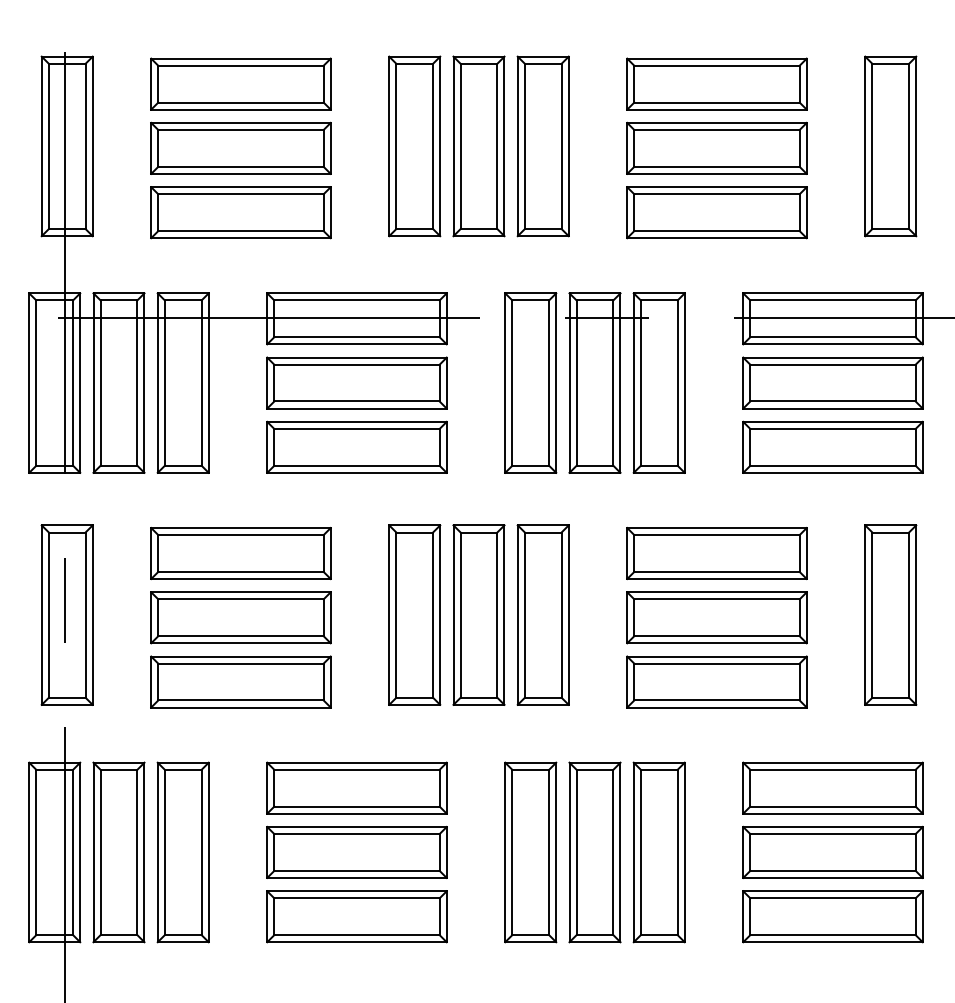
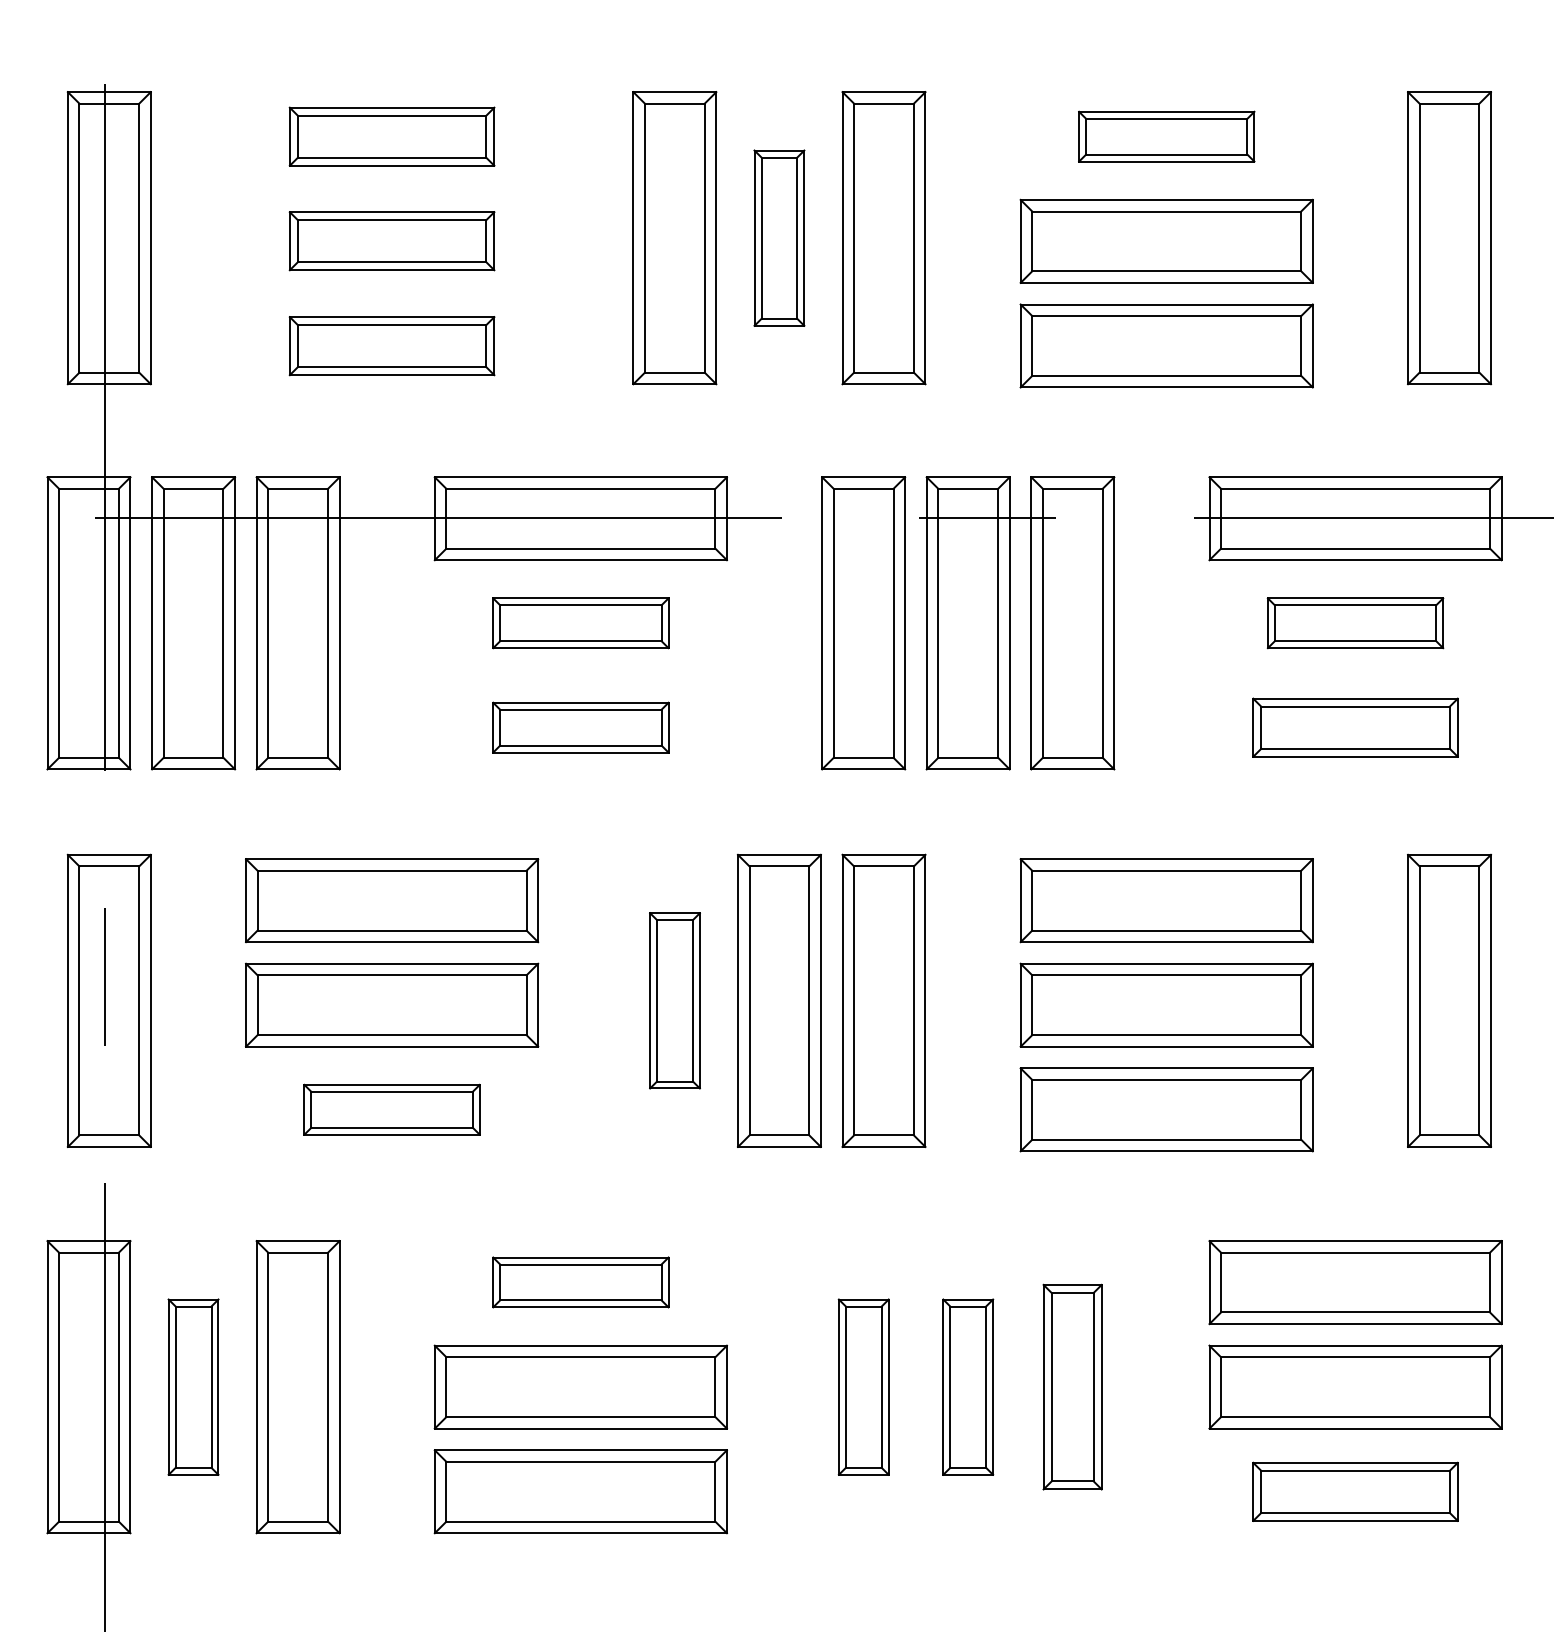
part: (240, 83) -> (391, 135), size x0.7
part: (716, 83) -> (1165, 135), size x0.6
part: (478, 146) -> (778, 238), size x0.6
part: (240, 147) -> (391, 239), size x0.7
part: (240, 212) -> (391, 345), size x0.7
part: (356, 382) -> (580, 622), size x0.6
part: (832, 382) -> (1354, 622), size x0.6
part: (356, 446) -> (580, 726), size x0.6
part: (832, 446) -> (1354, 726), size x0.7
part: (414, 614) -> (674, 999), size x0.6
part: (240, 681) -> (391, 1108), size x0.6
part: (356, 787) -> (580, 1281), size x0.6
part: (118, 852) -> (192, 1387), size x0.6
part: (530, 852) -> (863, 1387), size x0.6
part: (594, 852) -> (967, 1387), size x0.6
part: (658, 852) -> (1071, 1387), size x0.7
part: (832, 916) -> (1354, 1491), size x0.7

